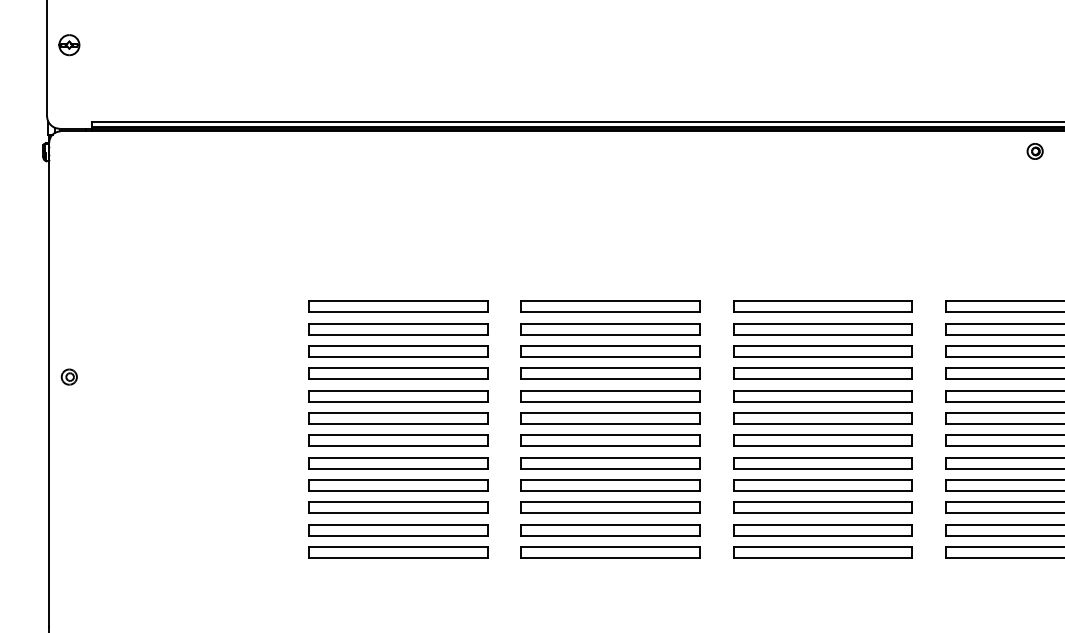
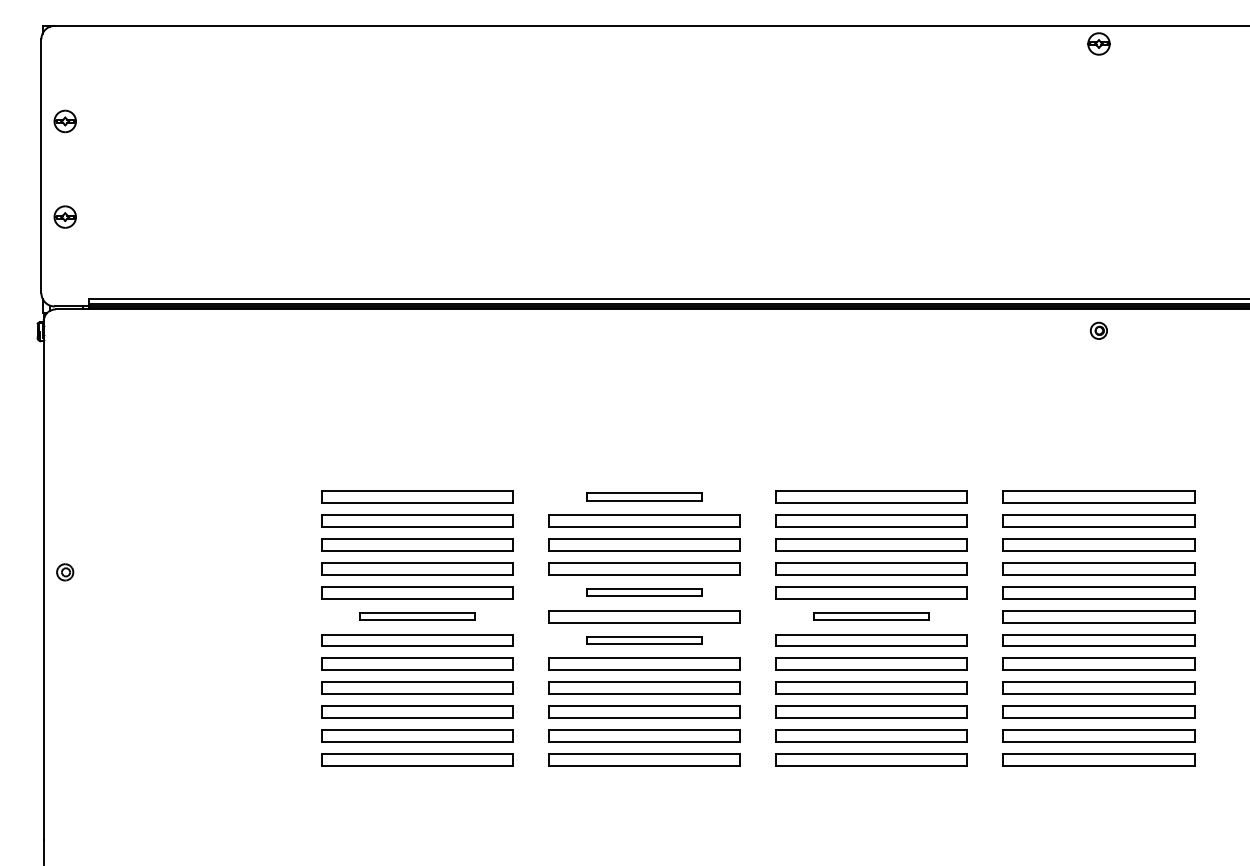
part: (610, 306) -> (644, 496), size x0.6
part: (610, 395) -> (644, 592), size x0.6
part: (398, 418) -> (417, 616), size x0.6
part: (822, 418) -> (871, 616), size x0.6
part: (610, 440) -> (644, 640), size x0.6

